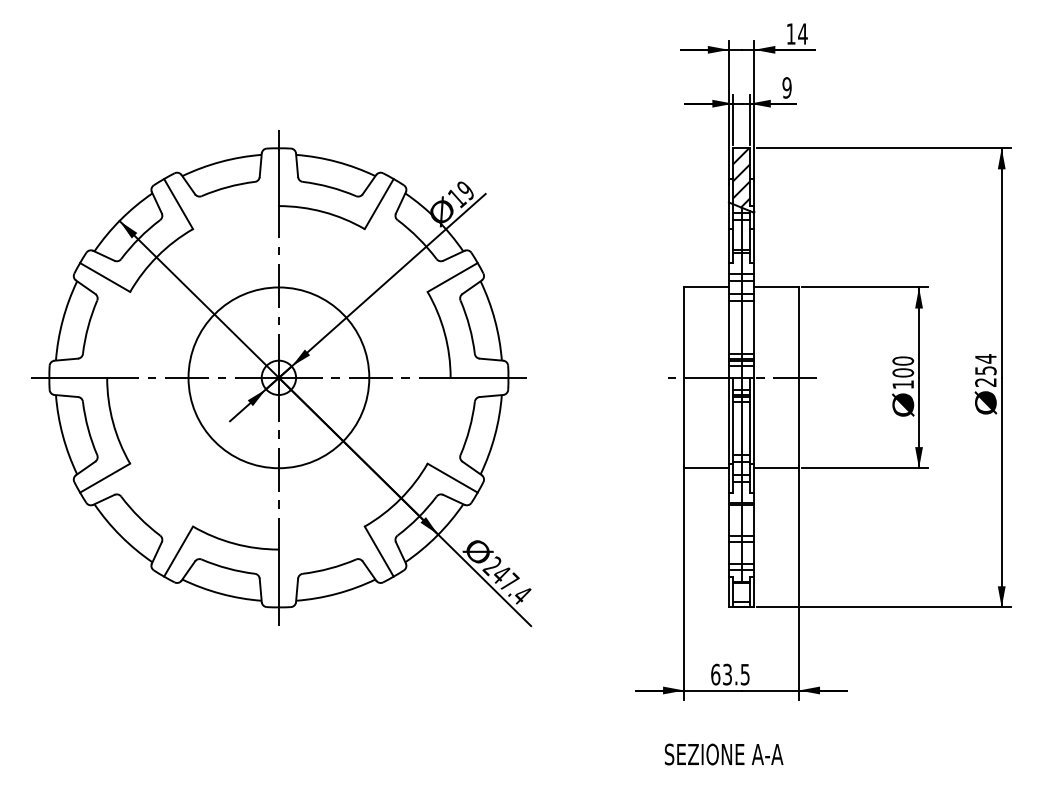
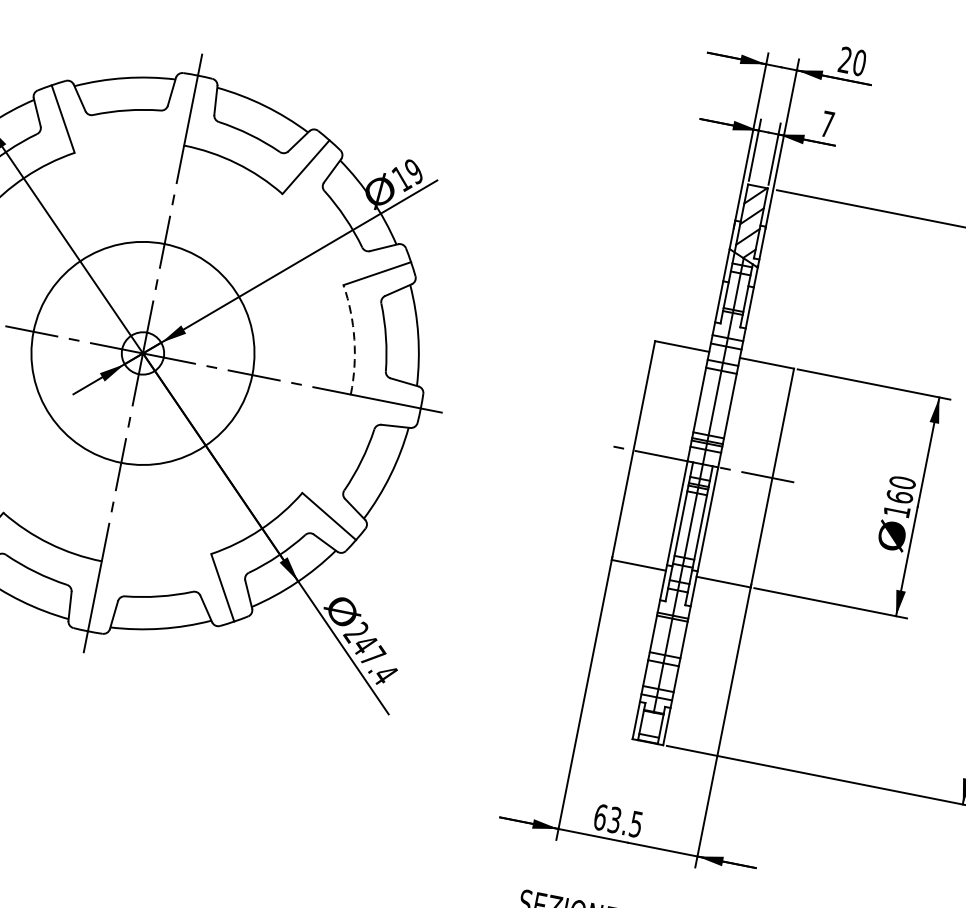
text: (796, 33) -> (851, 60), 14 -> 20
text: (786, 87) -> (826, 123), 9 -> 7
arc: (444, 333) -> (354, 339), solid -> dashed
text: (902, 372) -> (898, 496), 100 -> 160

